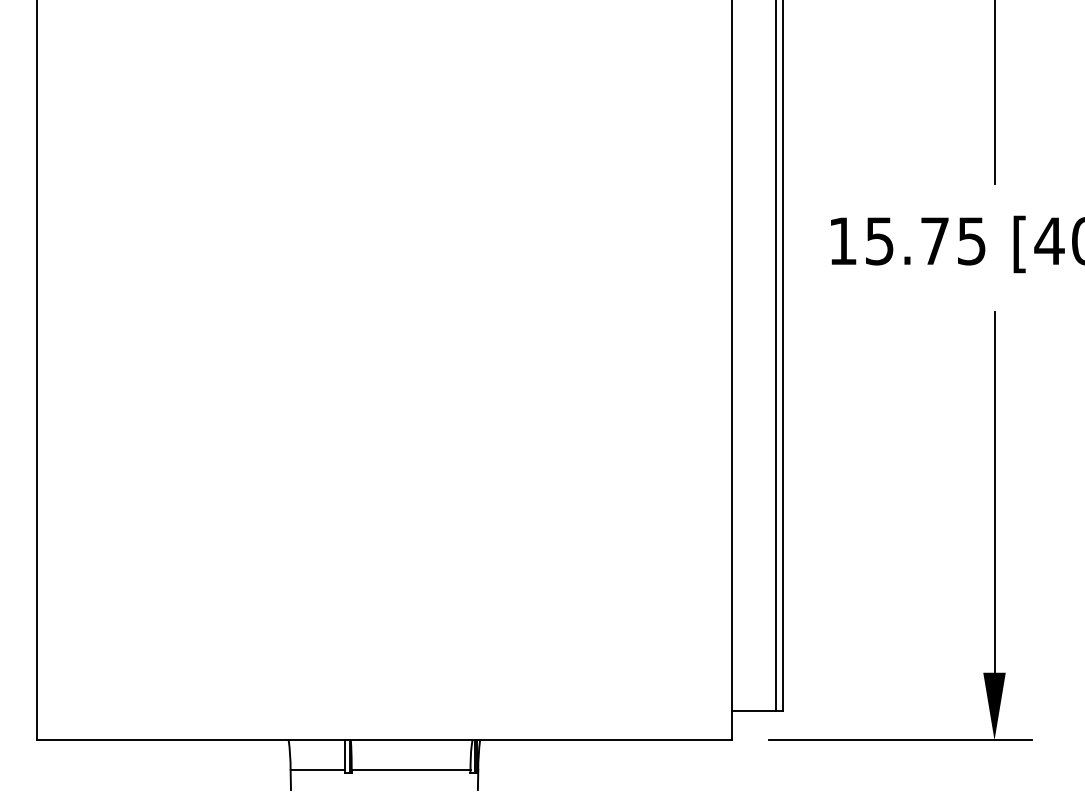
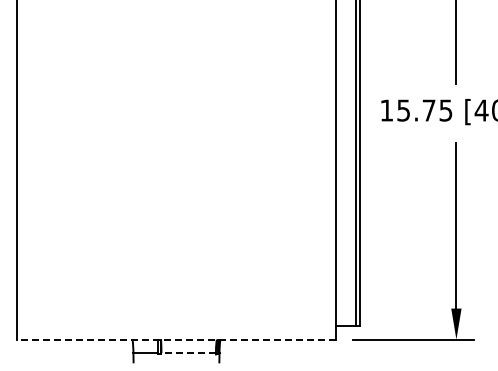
line: (382, 740) -> (175, 339), solid -> dashed
line: (410, 770) -> (188, 353), solid -> dashed

